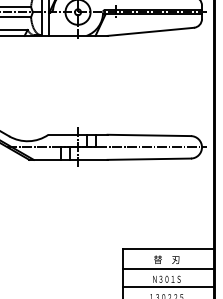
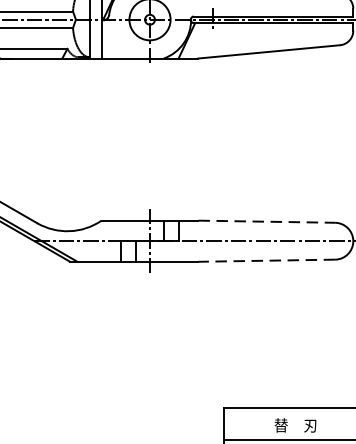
line: (149, 135) -> (267, 221), solid -> dashed
line: (149, 159) -> (267, 261), solid -> dashed

